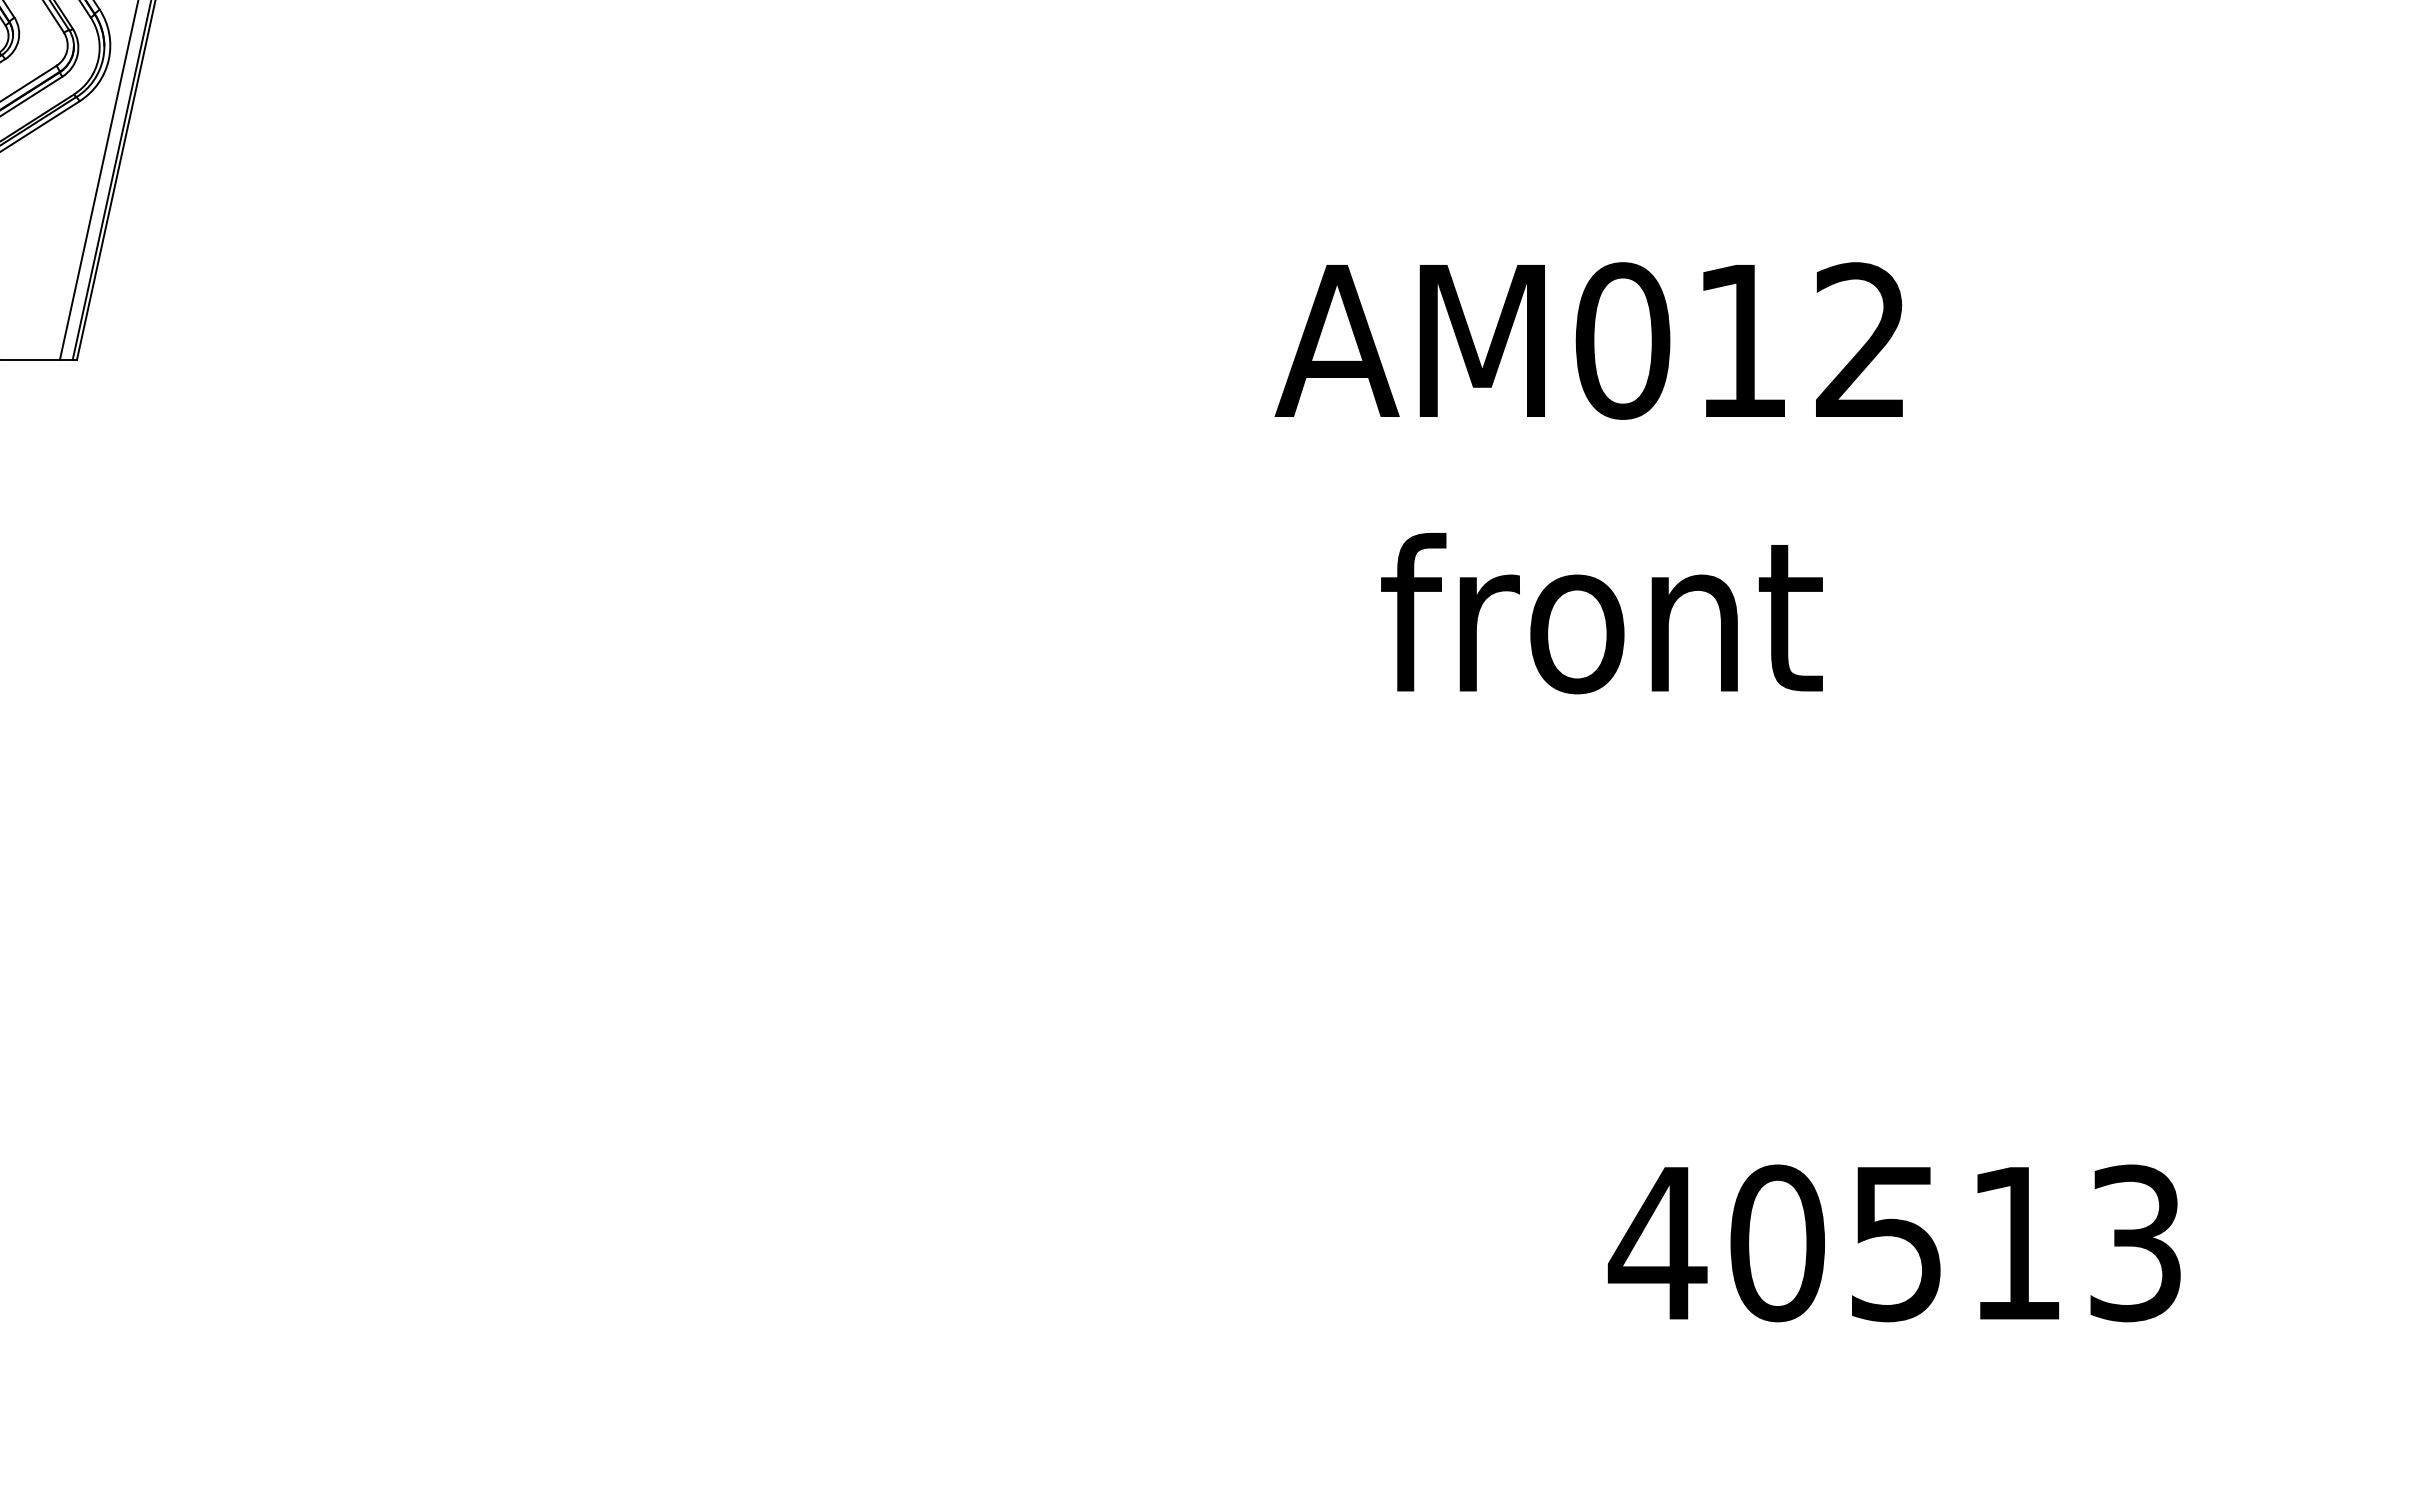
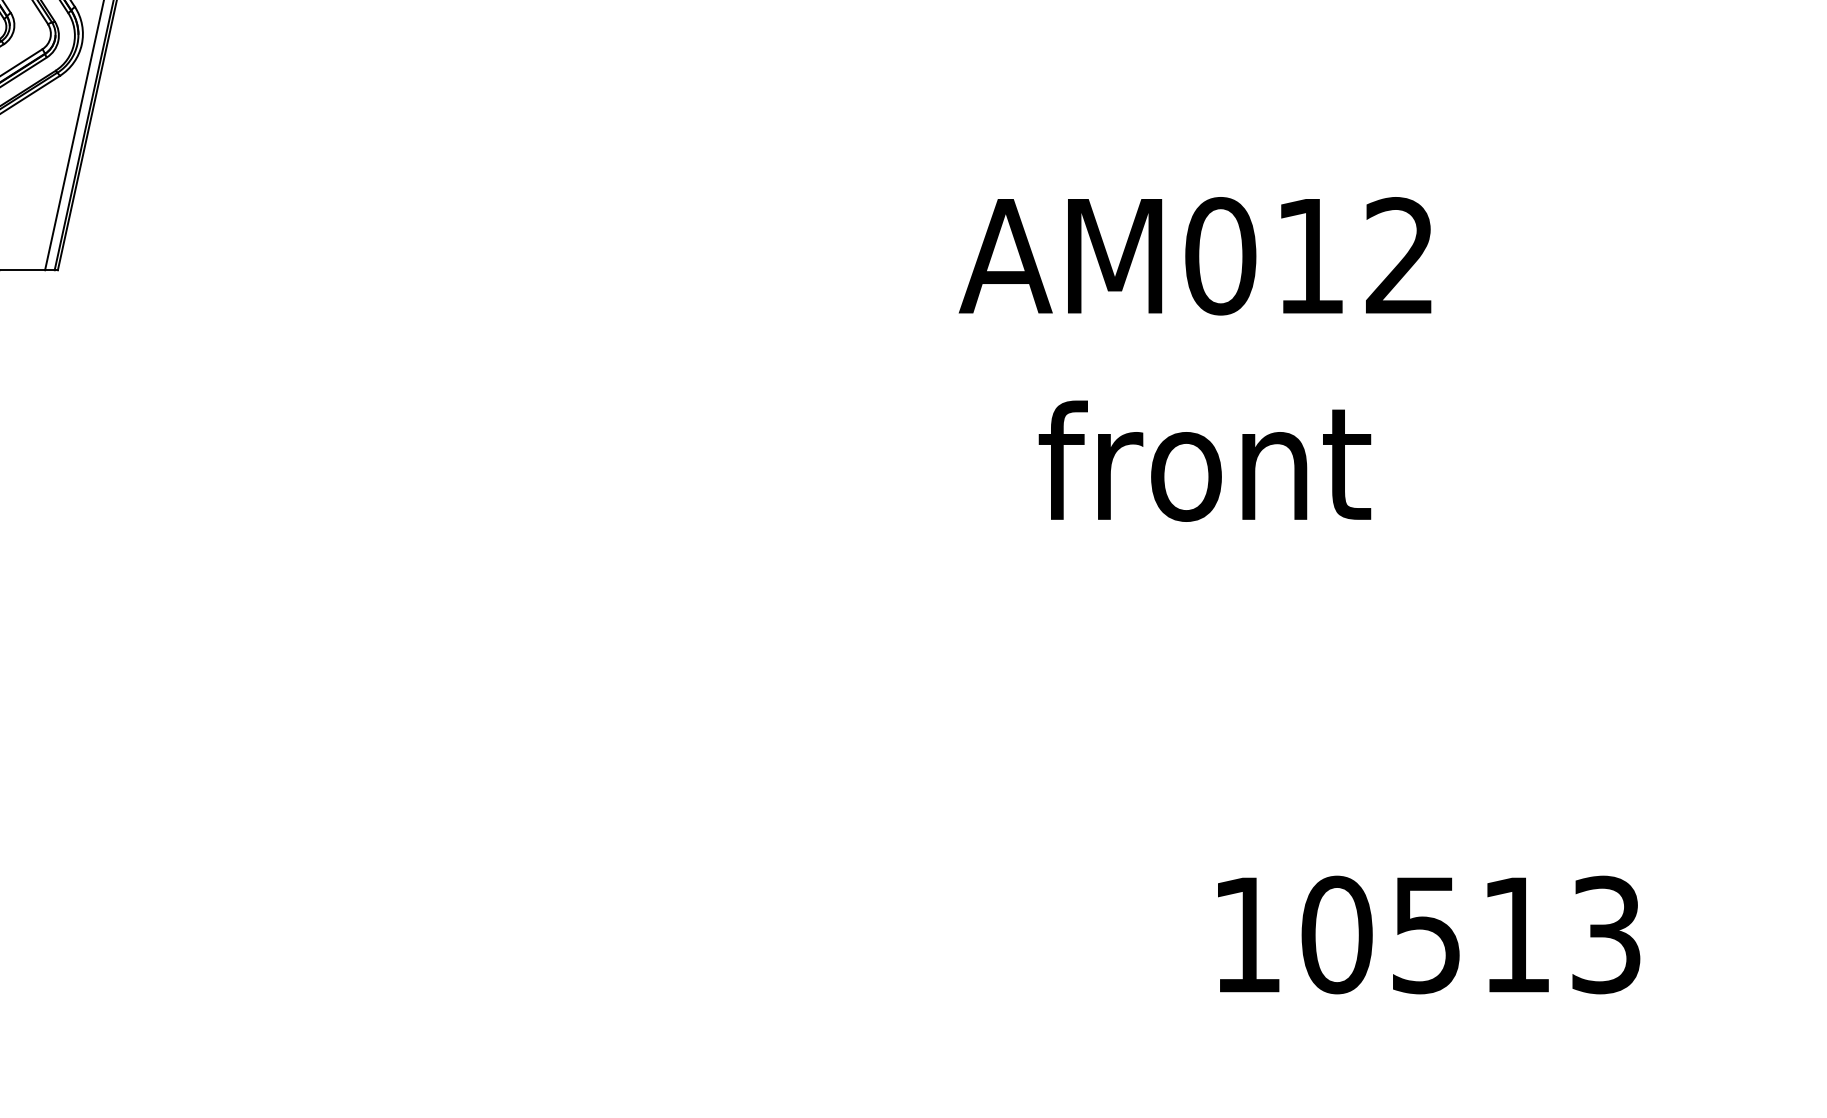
text: (1657, 1243) -> (1246, 935), 40513 -> 10513

